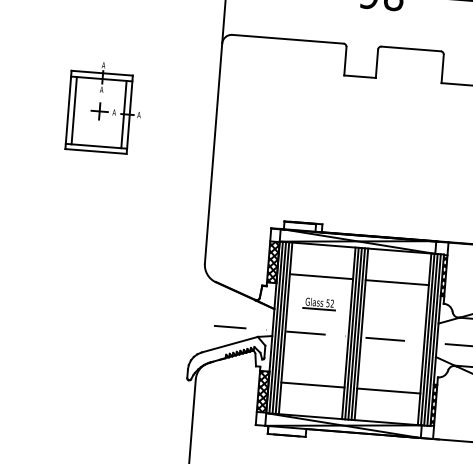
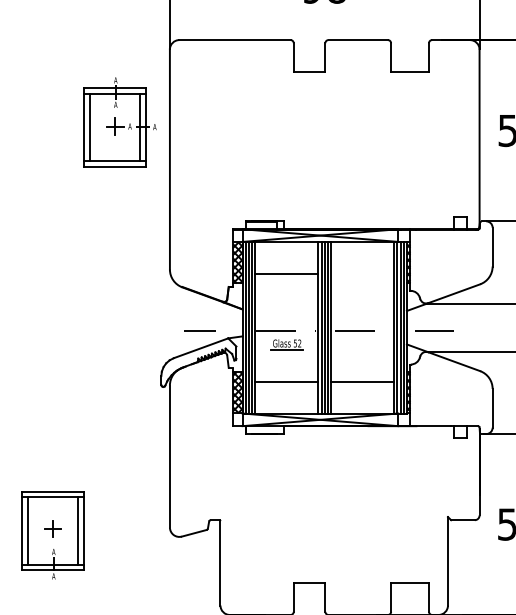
part: (104, 107) -> (119, 122), moved
line: (397, 282) -> (362, 273), removed
part: (319, 303) -> (286, 344), moved

